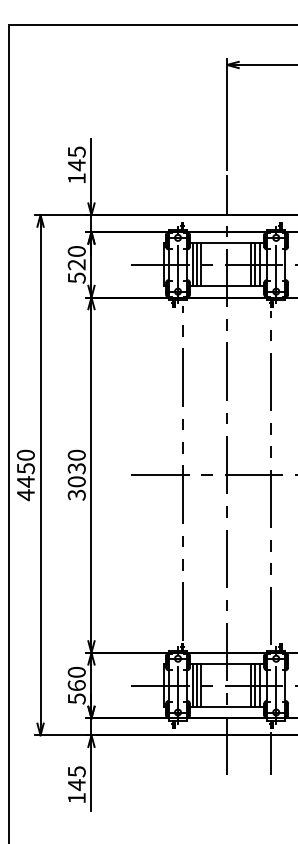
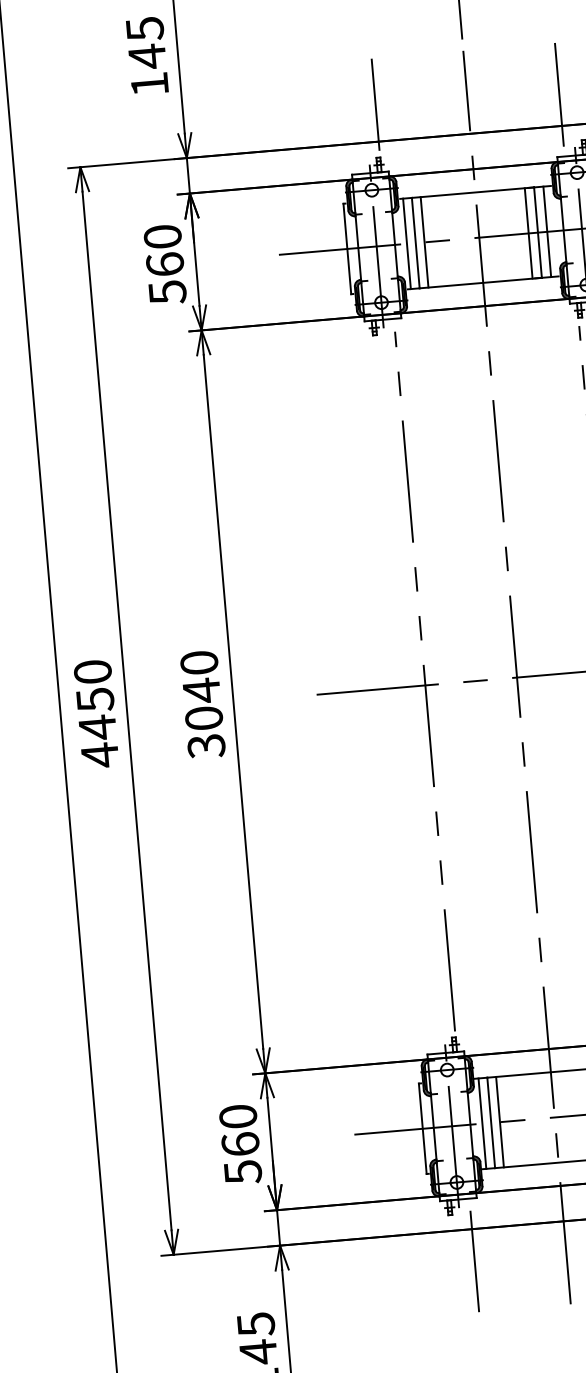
line: (183, 197) -> (376, 104), added
line: (270, 200) -> (558, 95), added
text: (76, 264) -> (164, 264), 520 -> 560
text: (76, 468) -> (200, 690), 3030 -> 3040
line: (183, 750) -> (475, 1260), added

